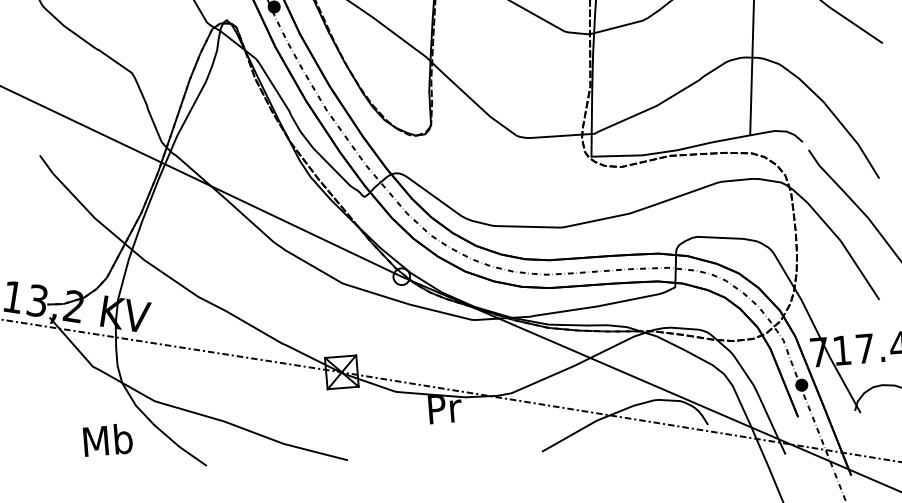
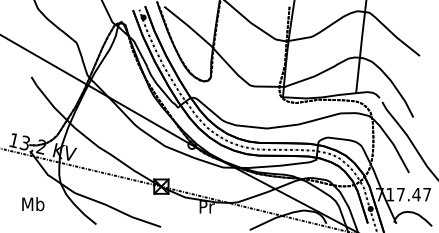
text: (108, 440) -> (33, 204), moved

